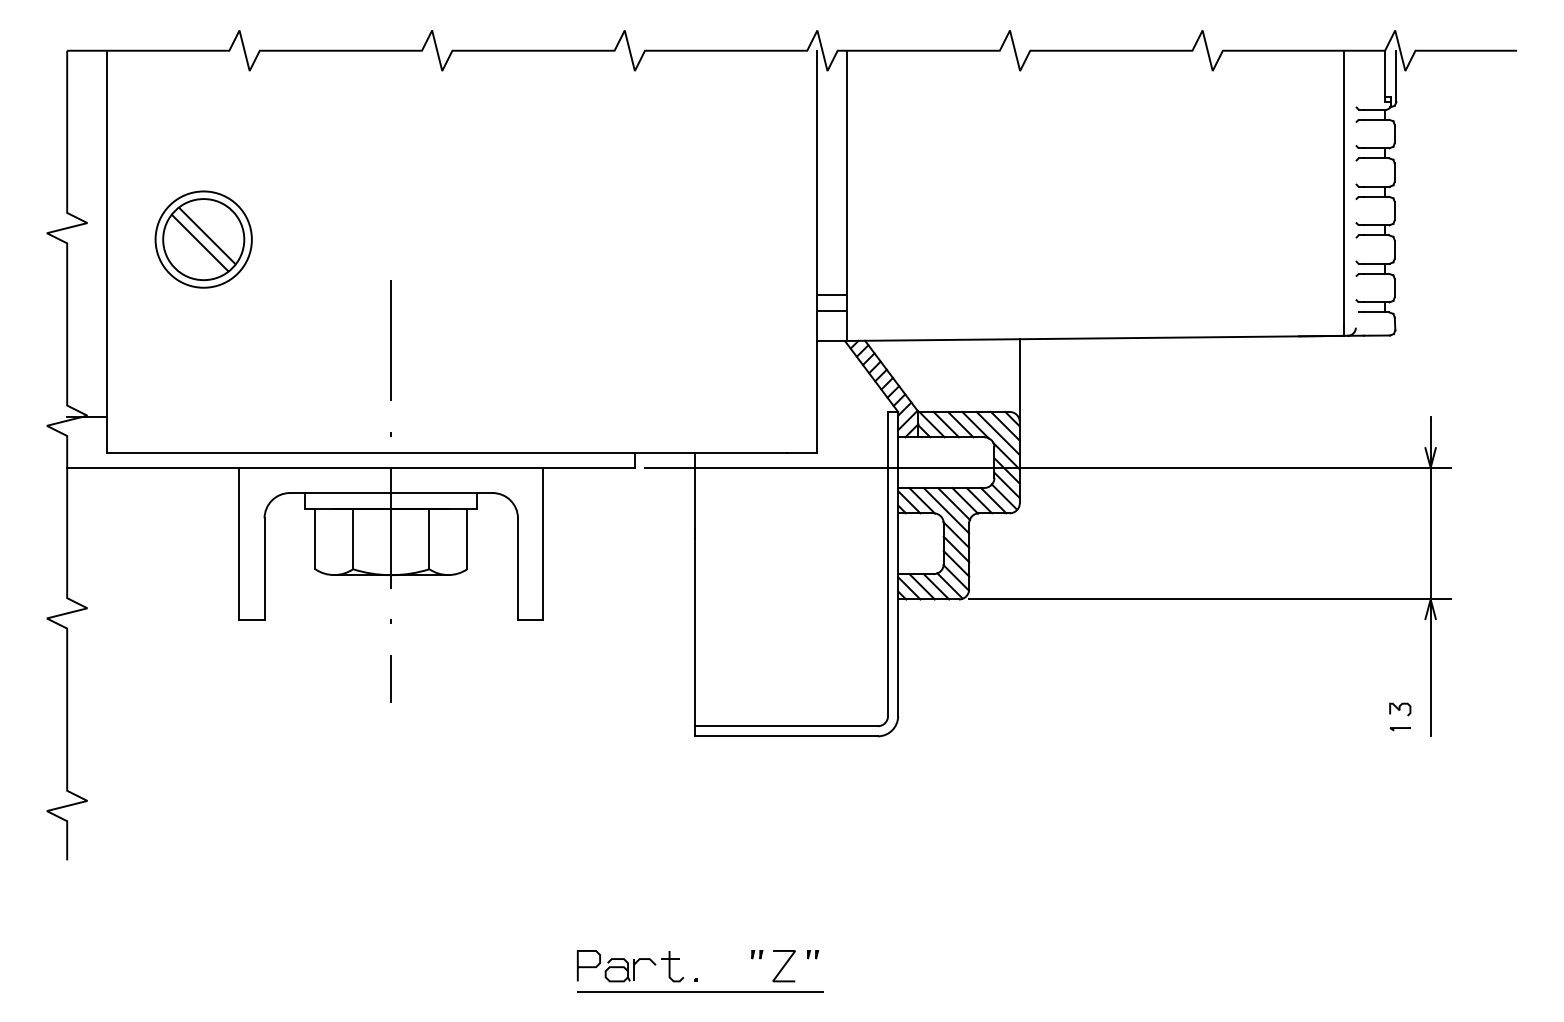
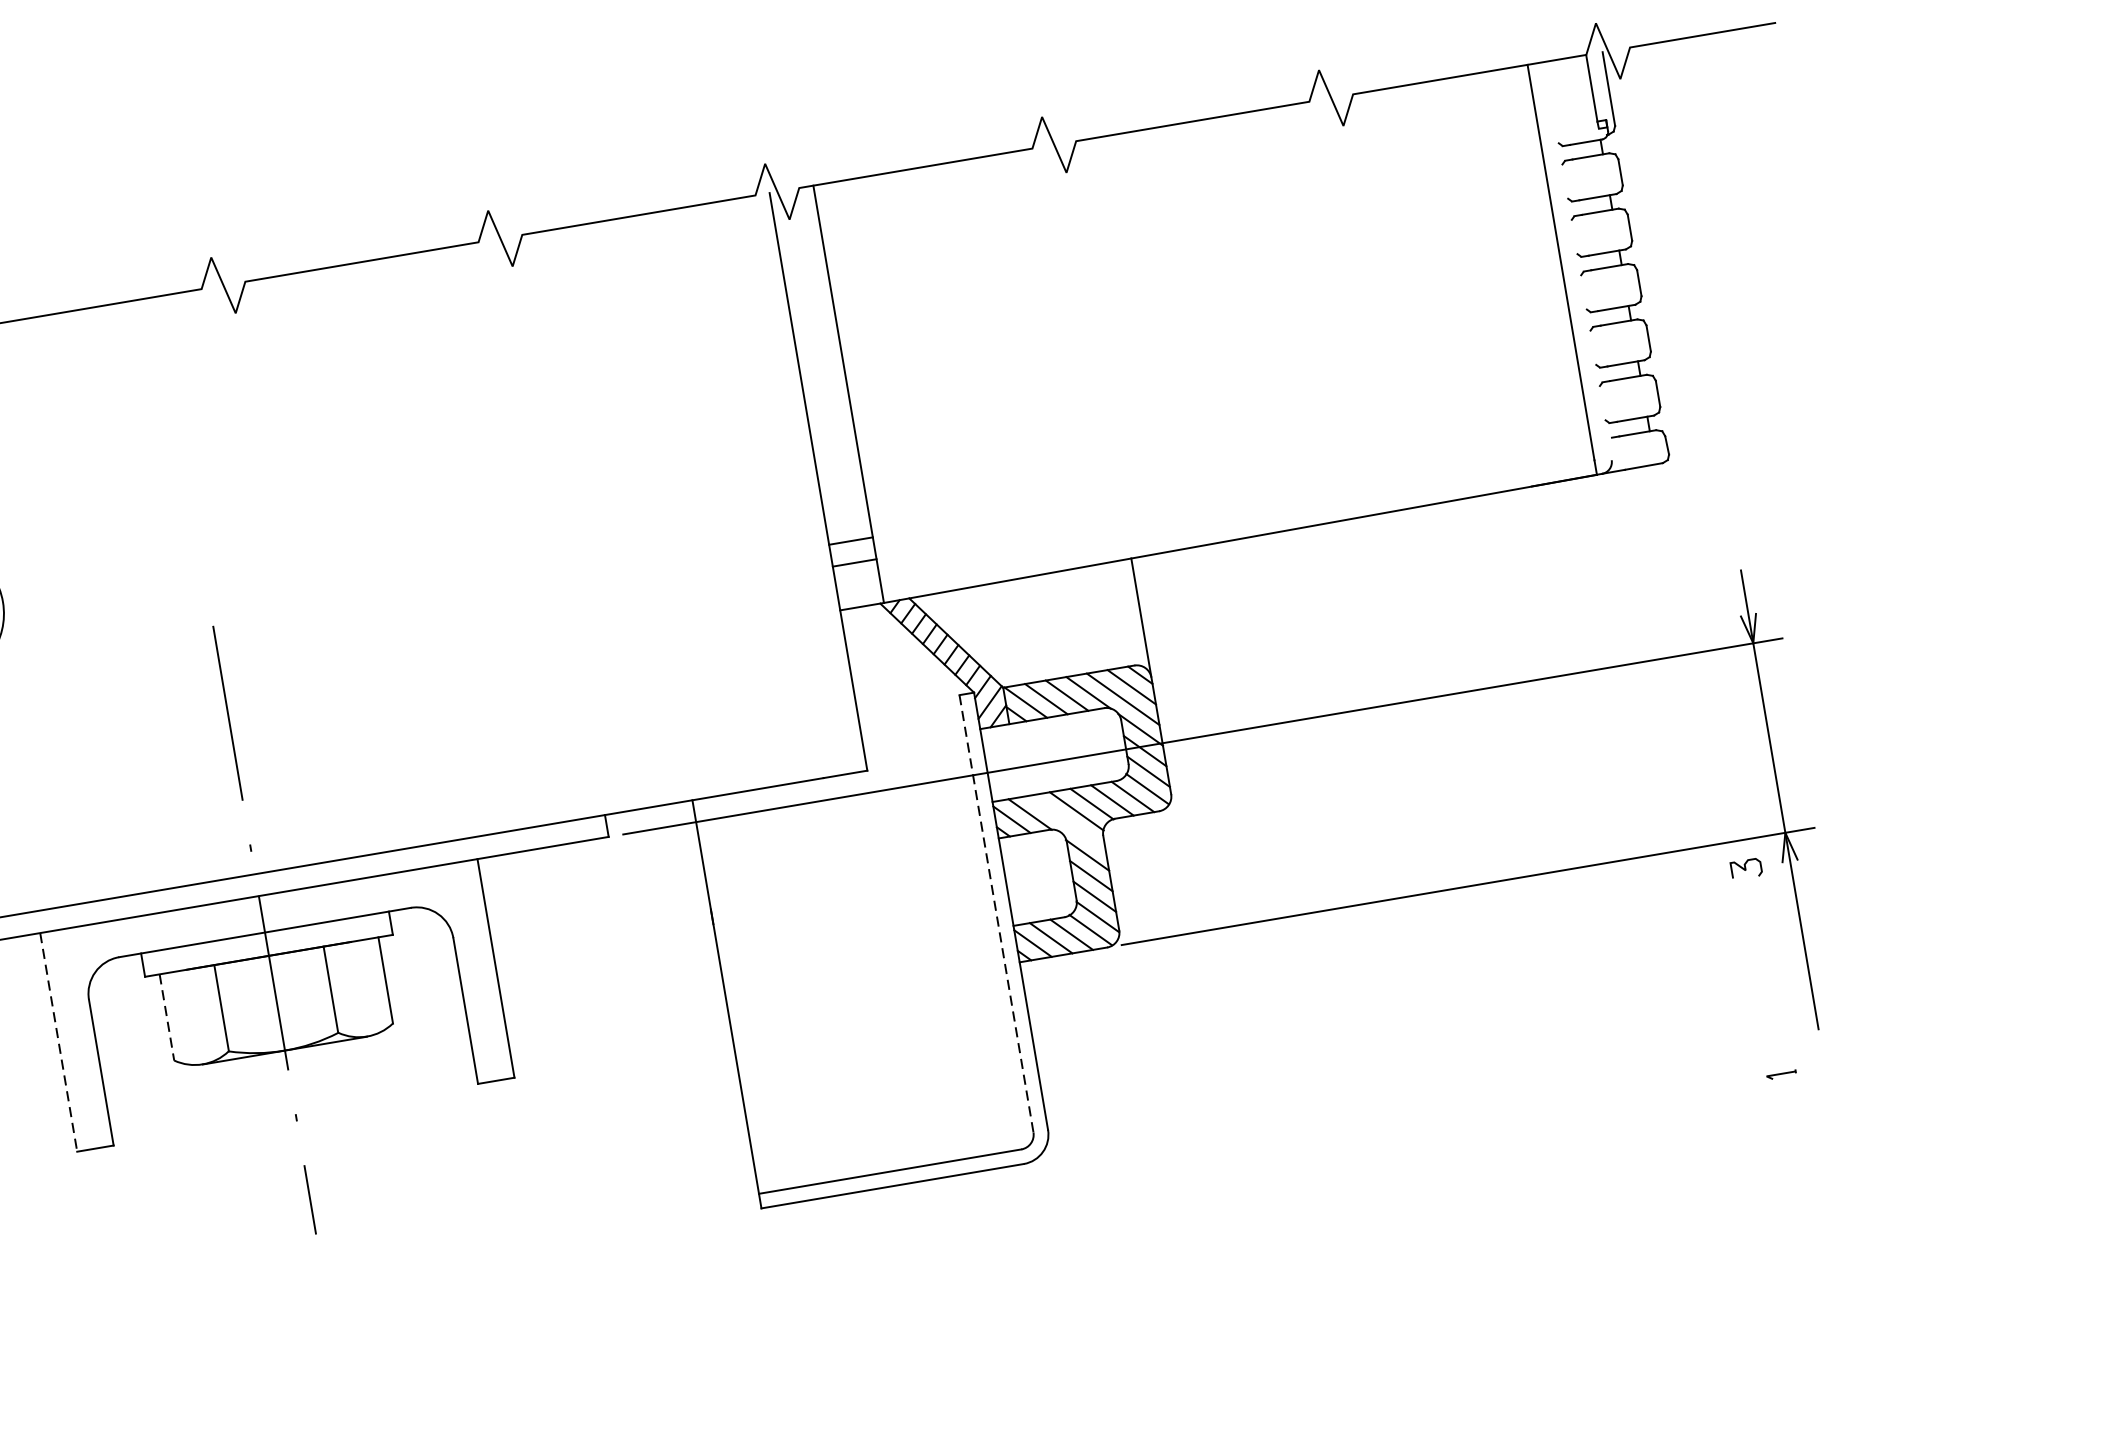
line: (946, 510) -> (1067, 822), removed
line: (315, 539) -> (167, 1017), solid -> dashed
line: (239, 544) -> (59, 1043), solid -> dashed
line: (888, 564) -> (997, 914), solid -> dashed
curve: (1400, 709) -> (1746, 868), moved
part: (1399, 729) -> (1780, 1076), moved

